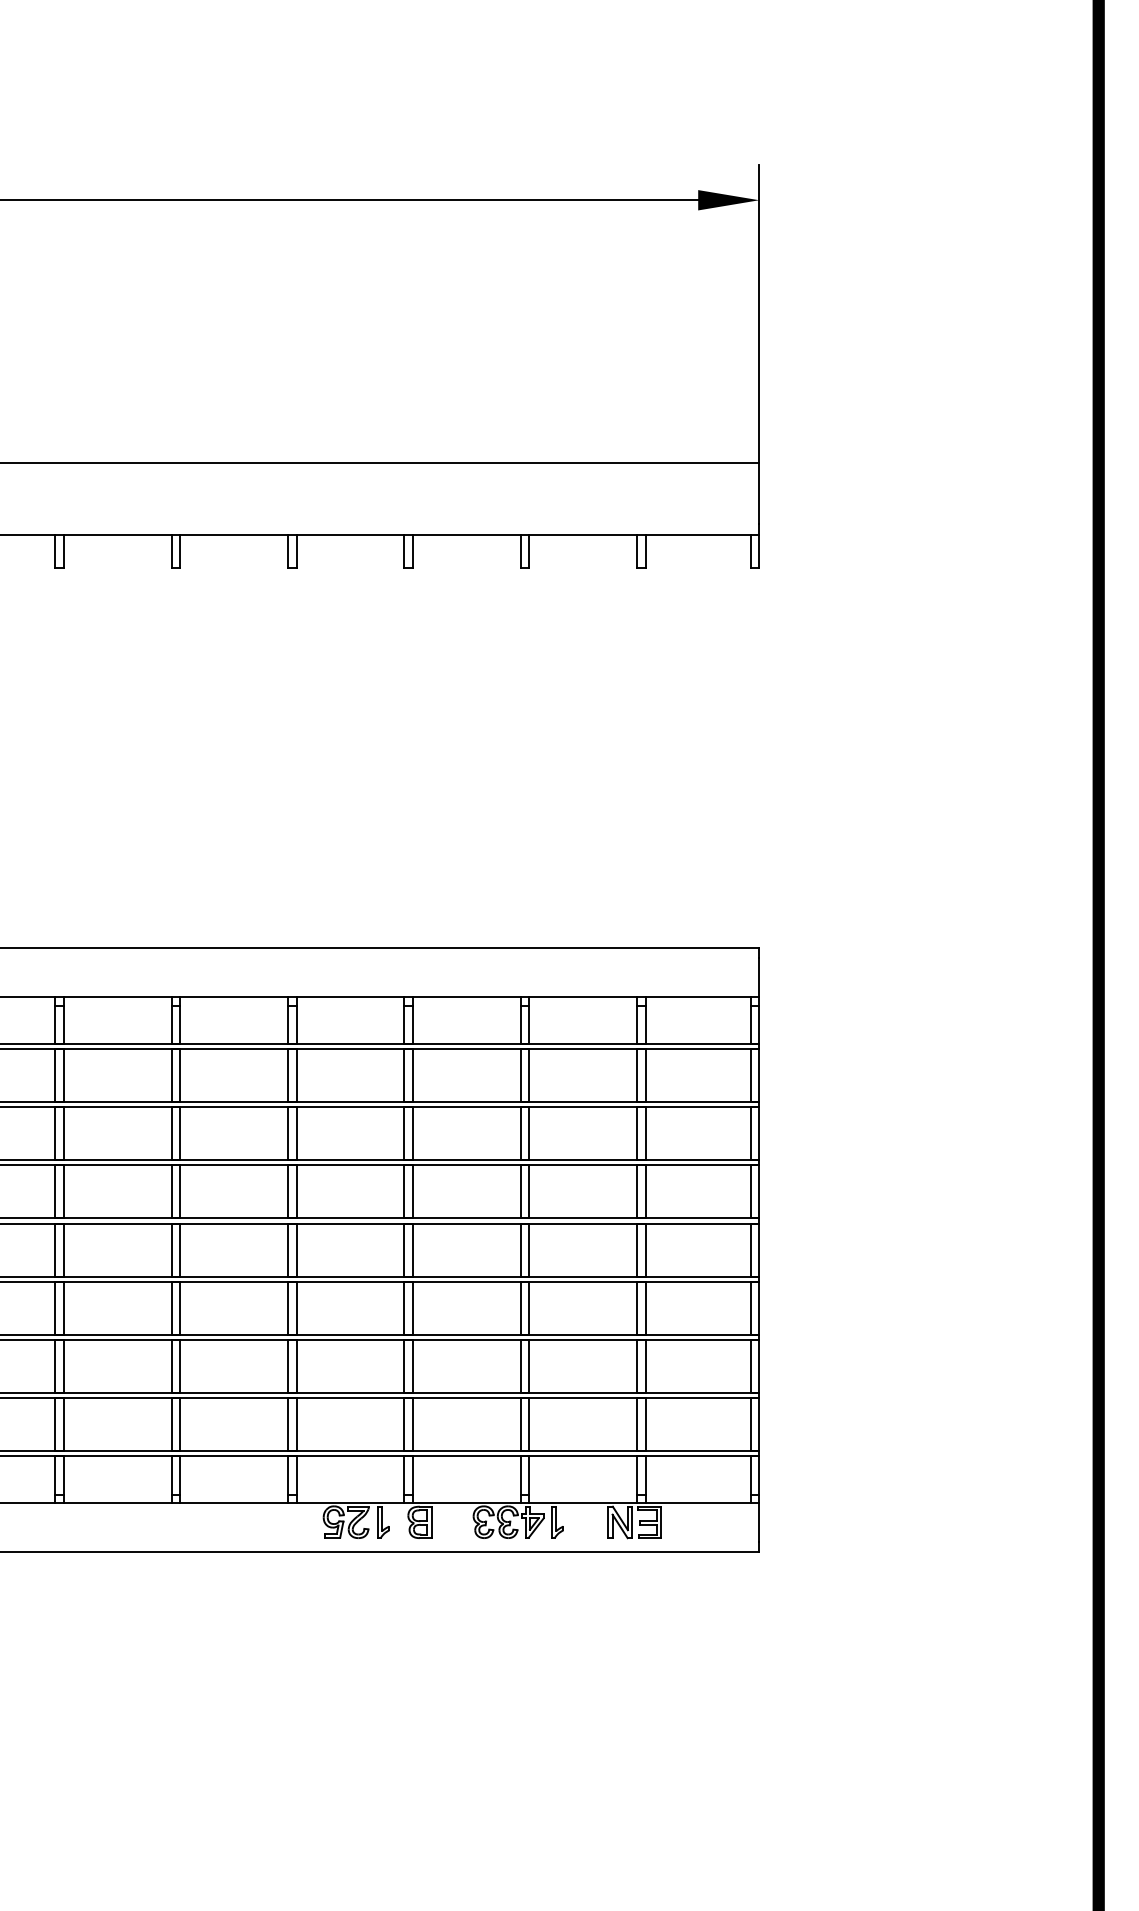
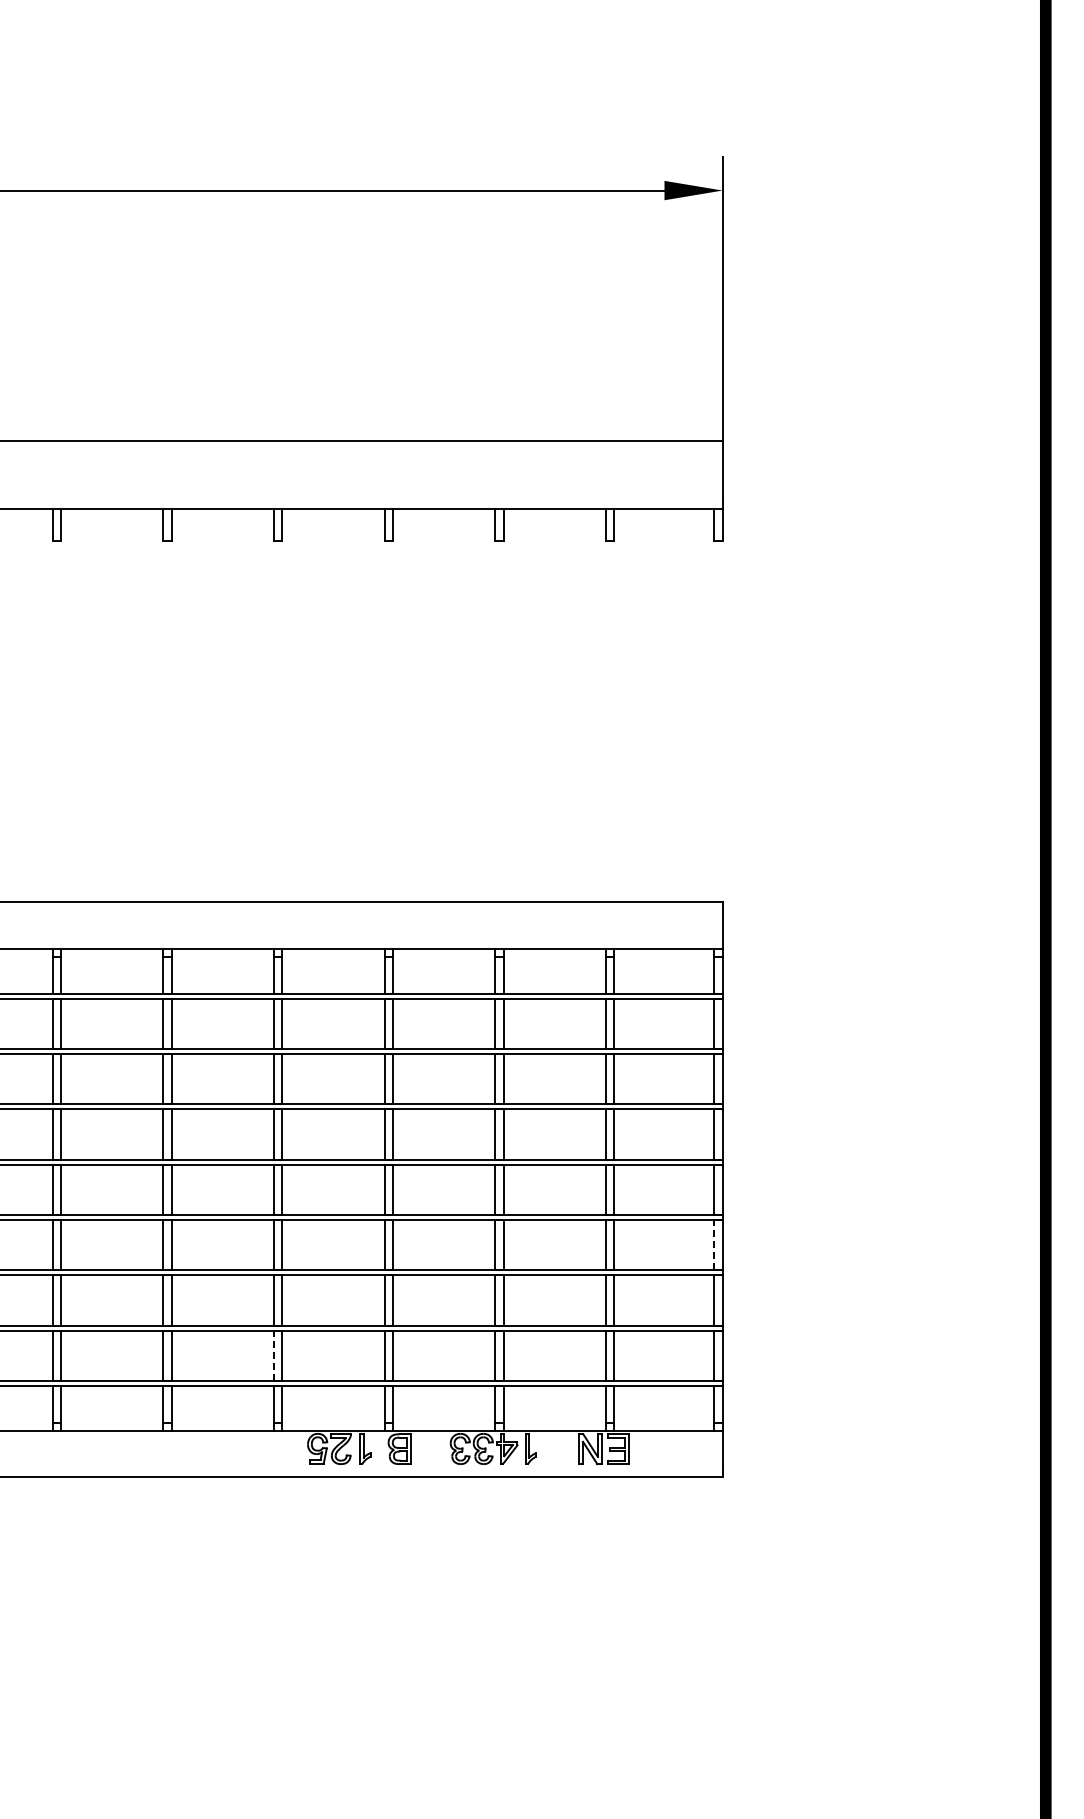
line: (750, 1307) -> (714, 1244), solid -> dashed
line: (288, 1424) -> (274, 1355), solid -> dashed

